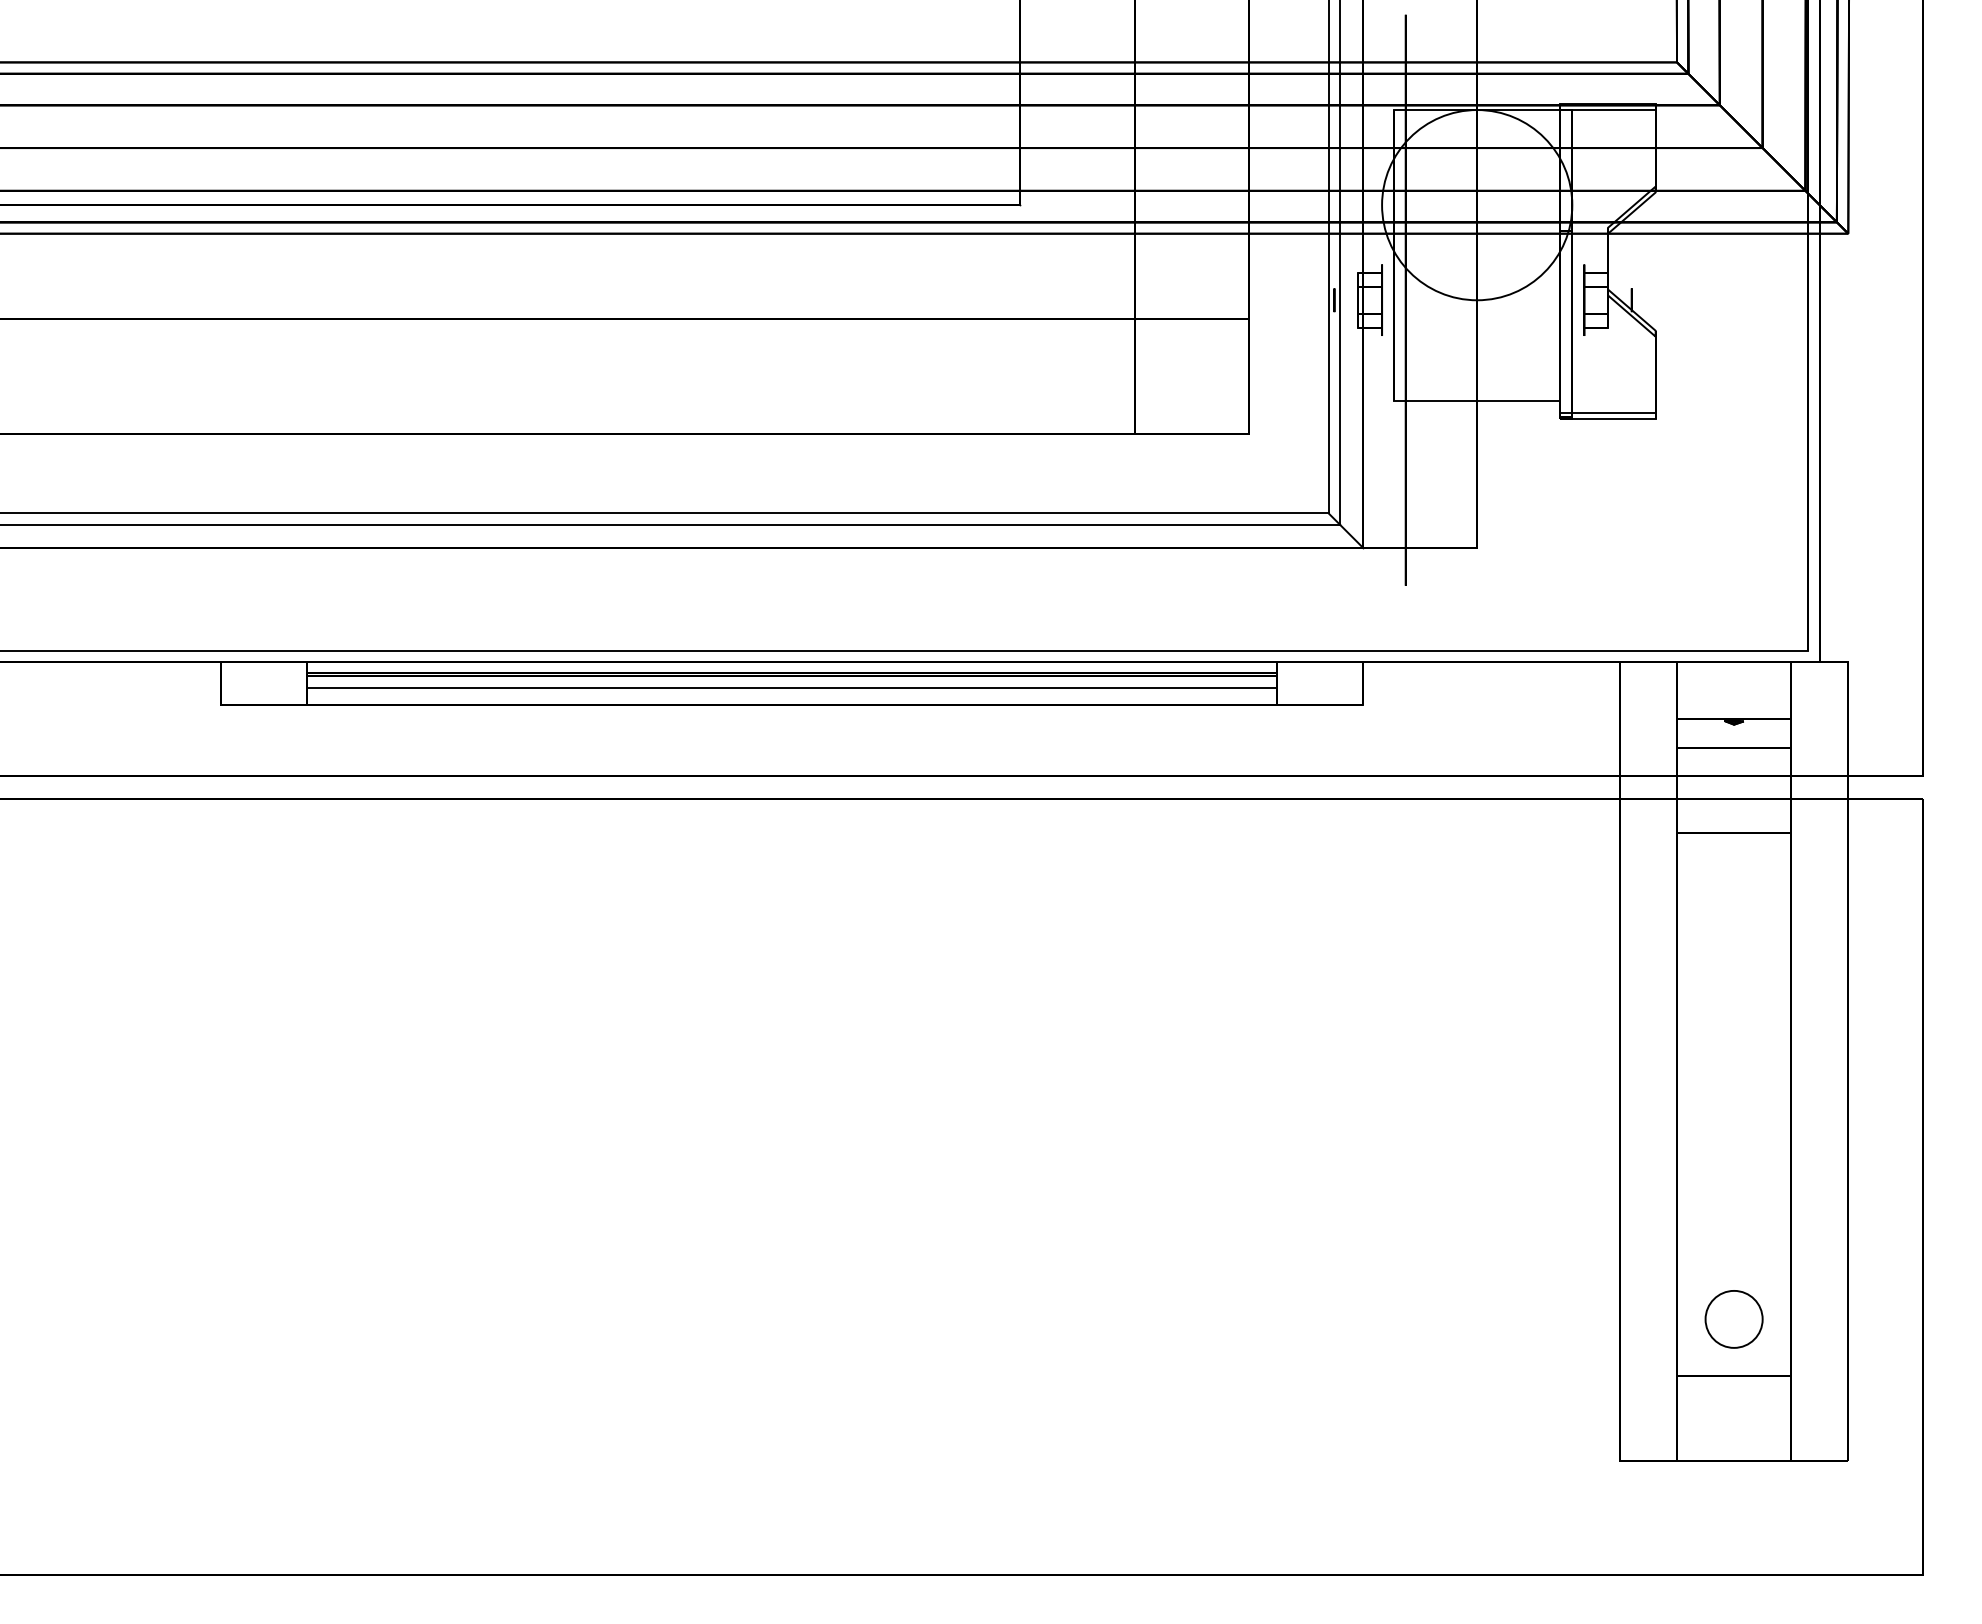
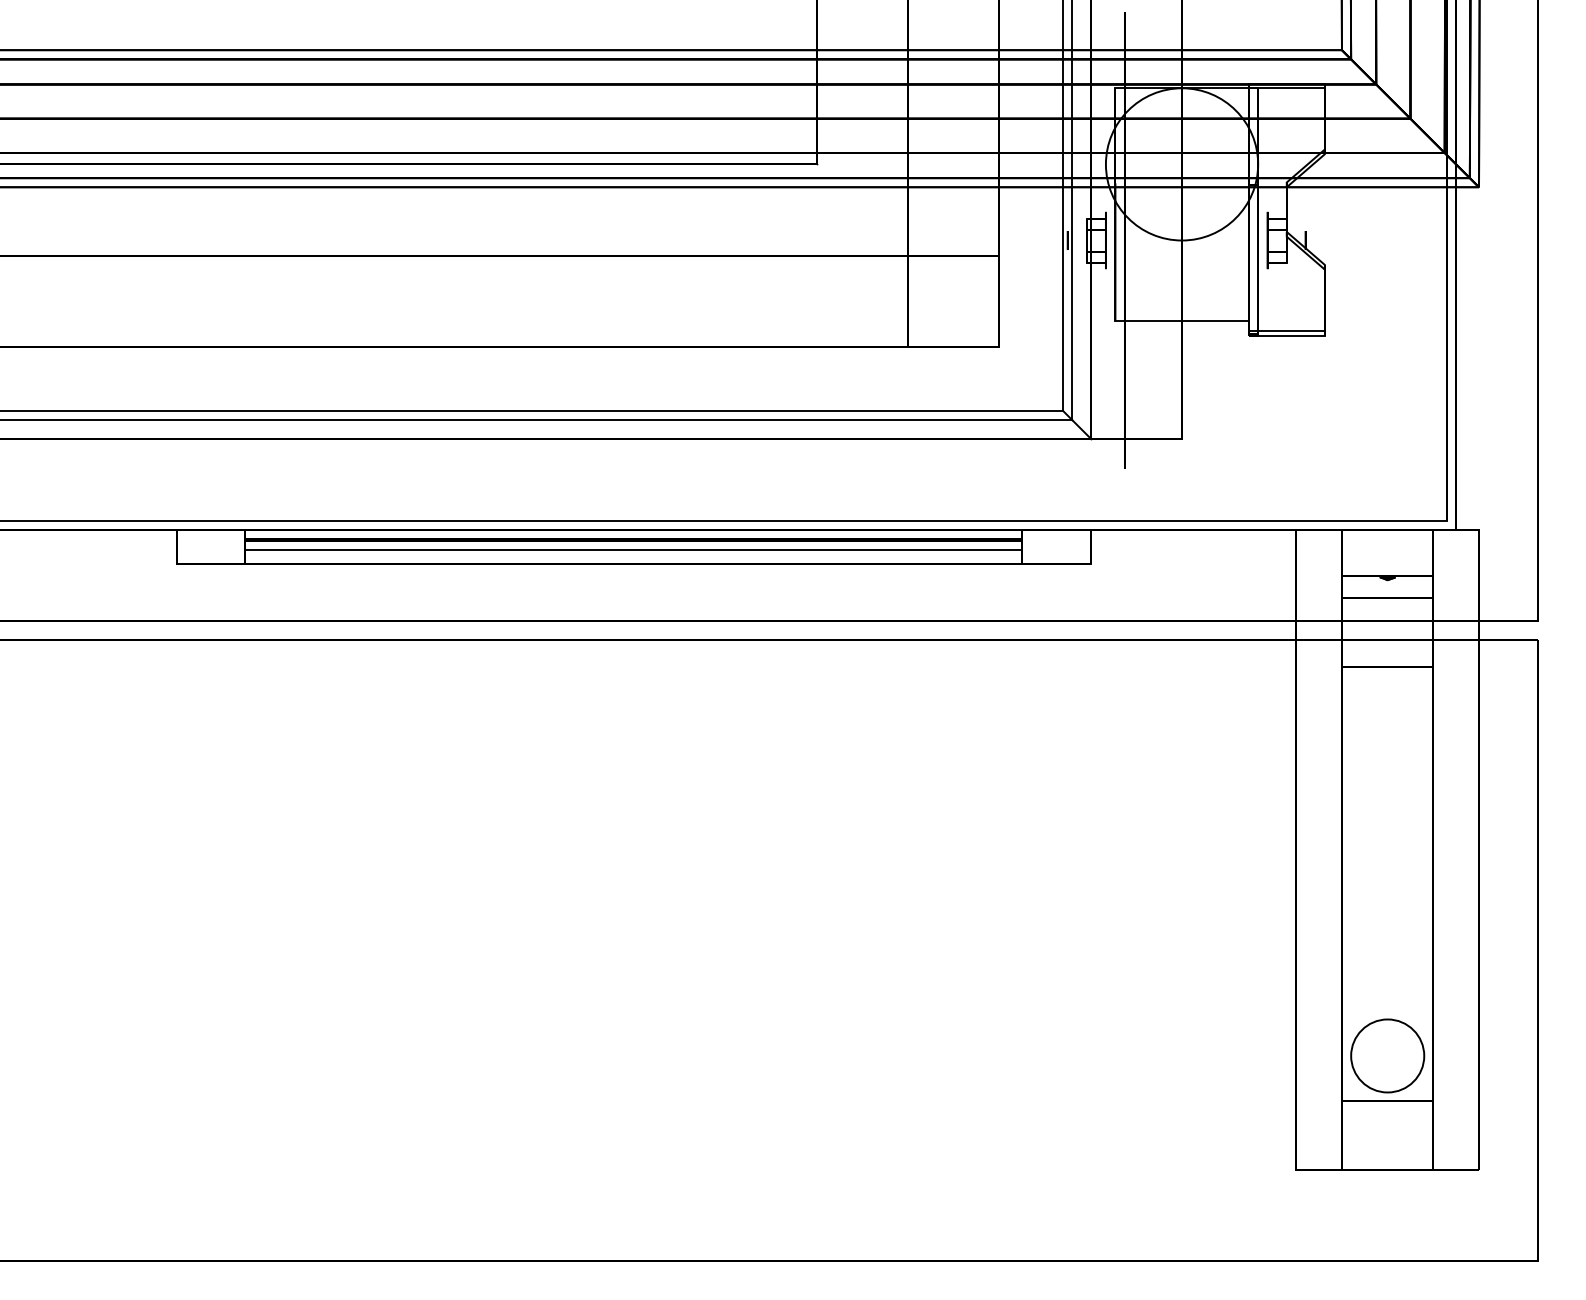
circle: (1733, 1319) -> (1387, 1056), size x1.6

